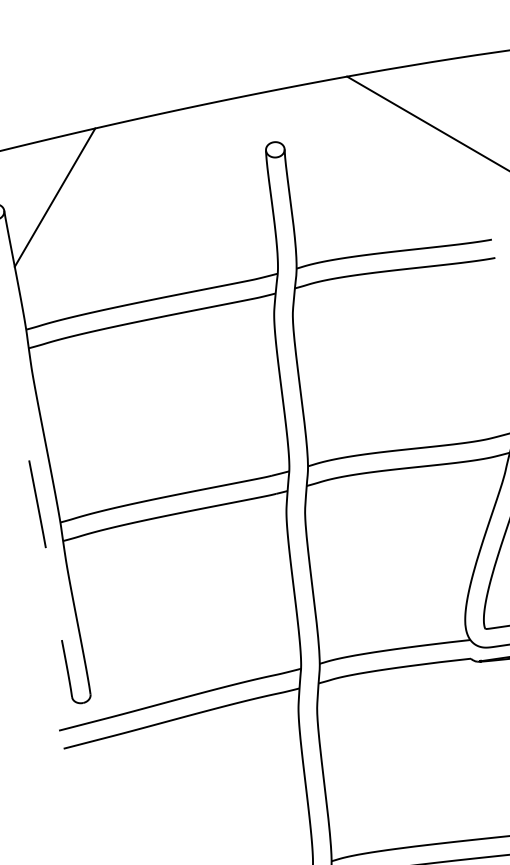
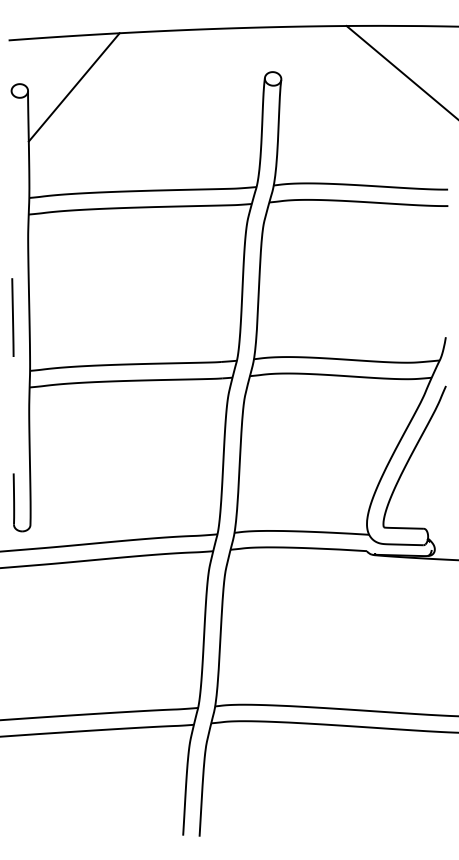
line: (37, 504) -> (12, 317), moved

